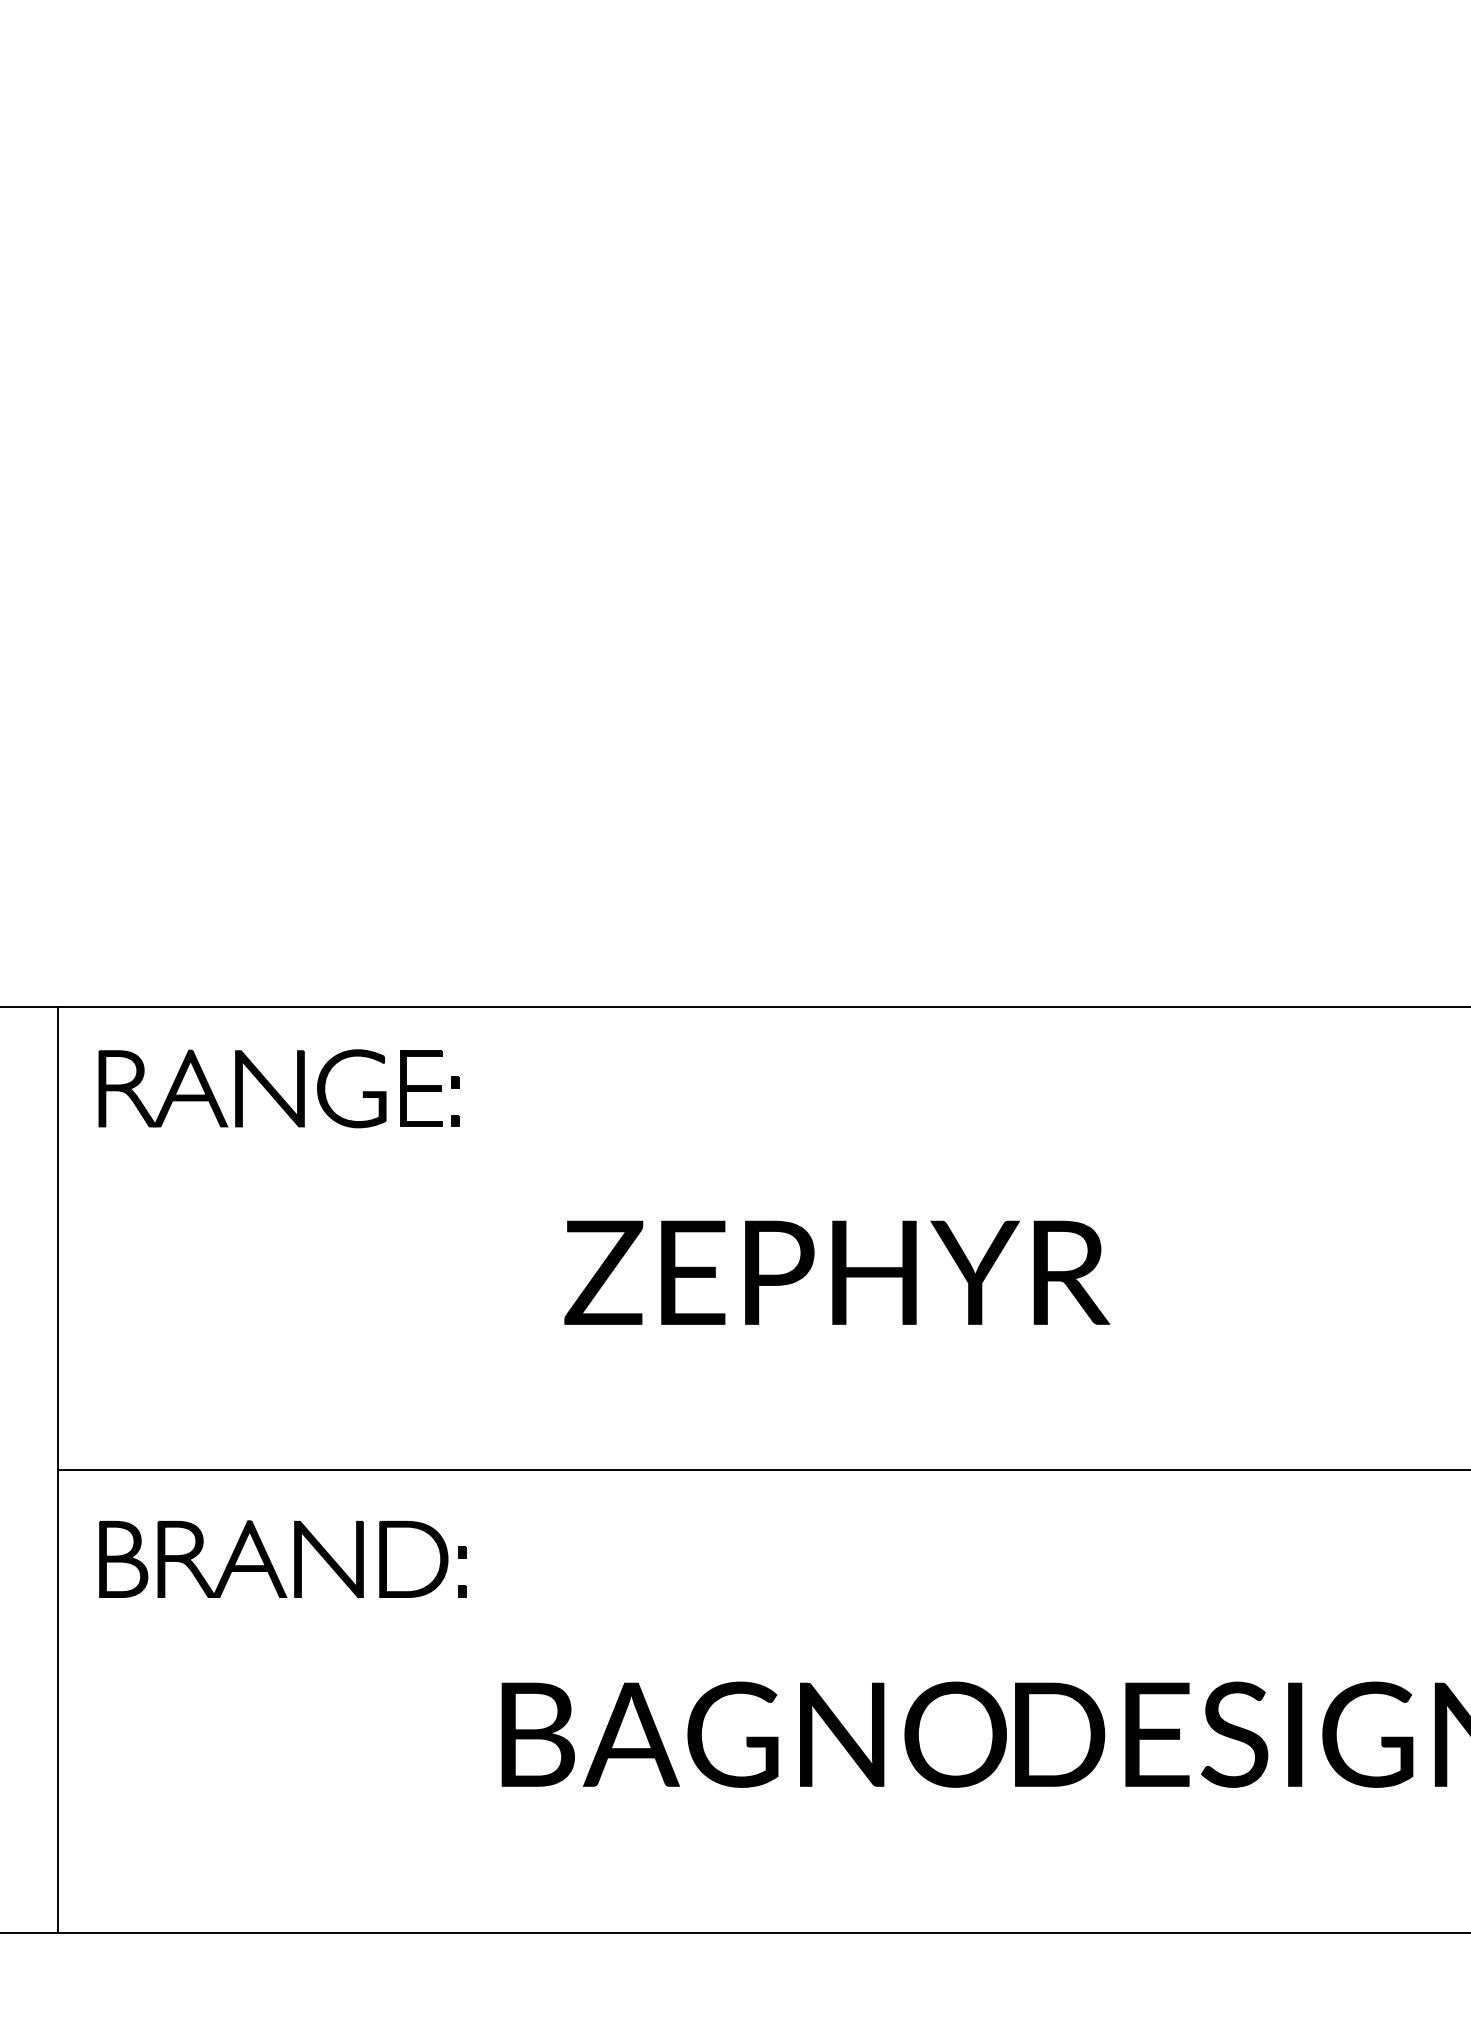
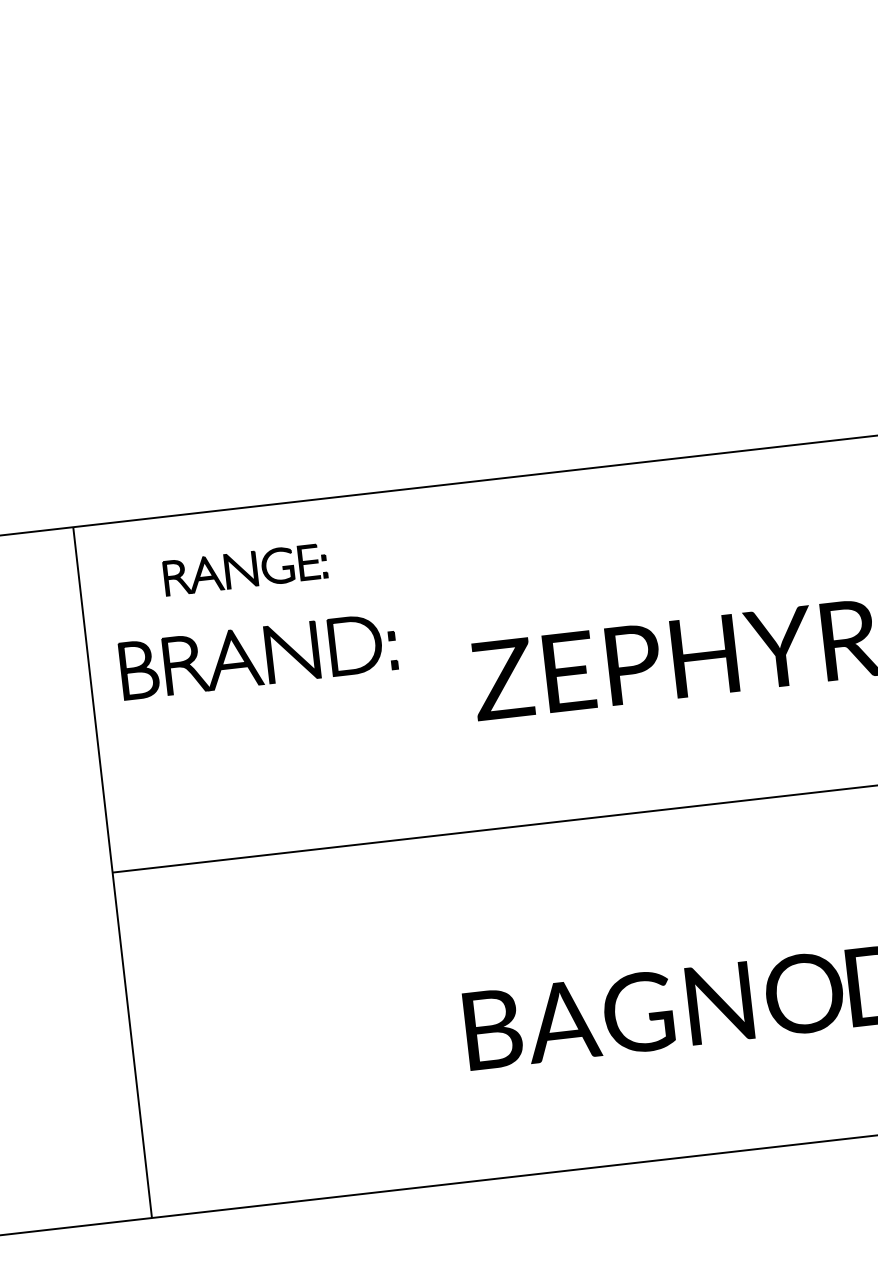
part: (278, 1088) -> (244, 569), size x0.6
part: (272, 1564) -> (250, 660), moved

